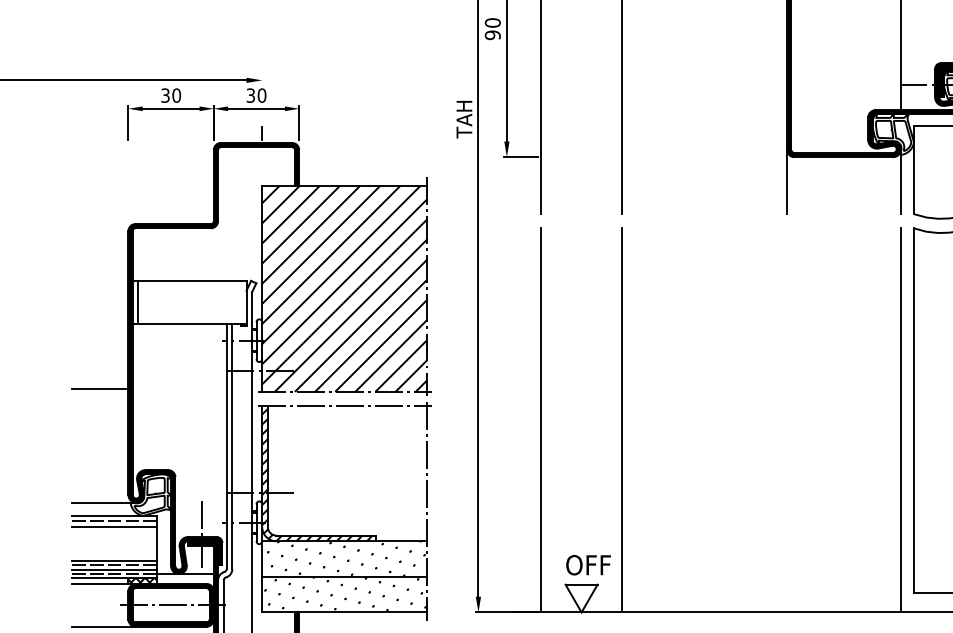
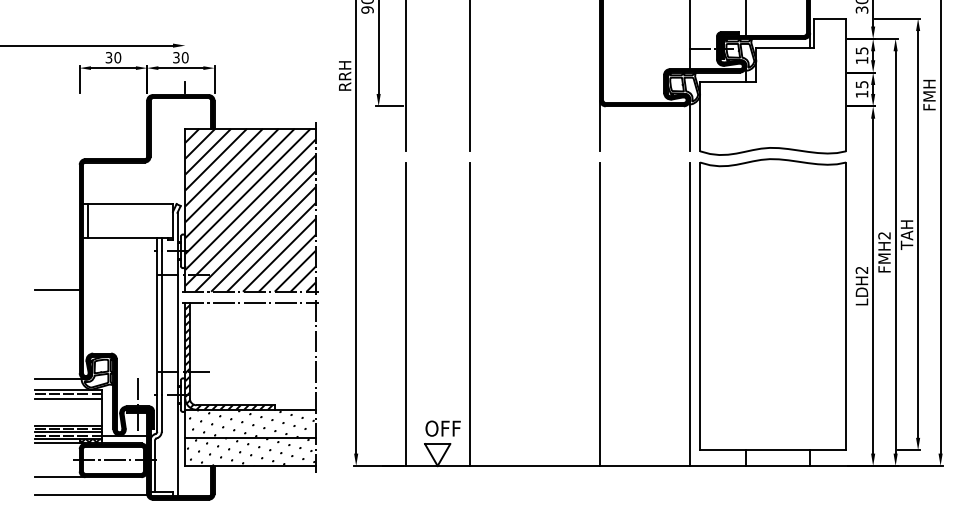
text: (464, 119) -> (345, 76), TAH -> RRH
line: (787, 419) -> (600, 313), added

